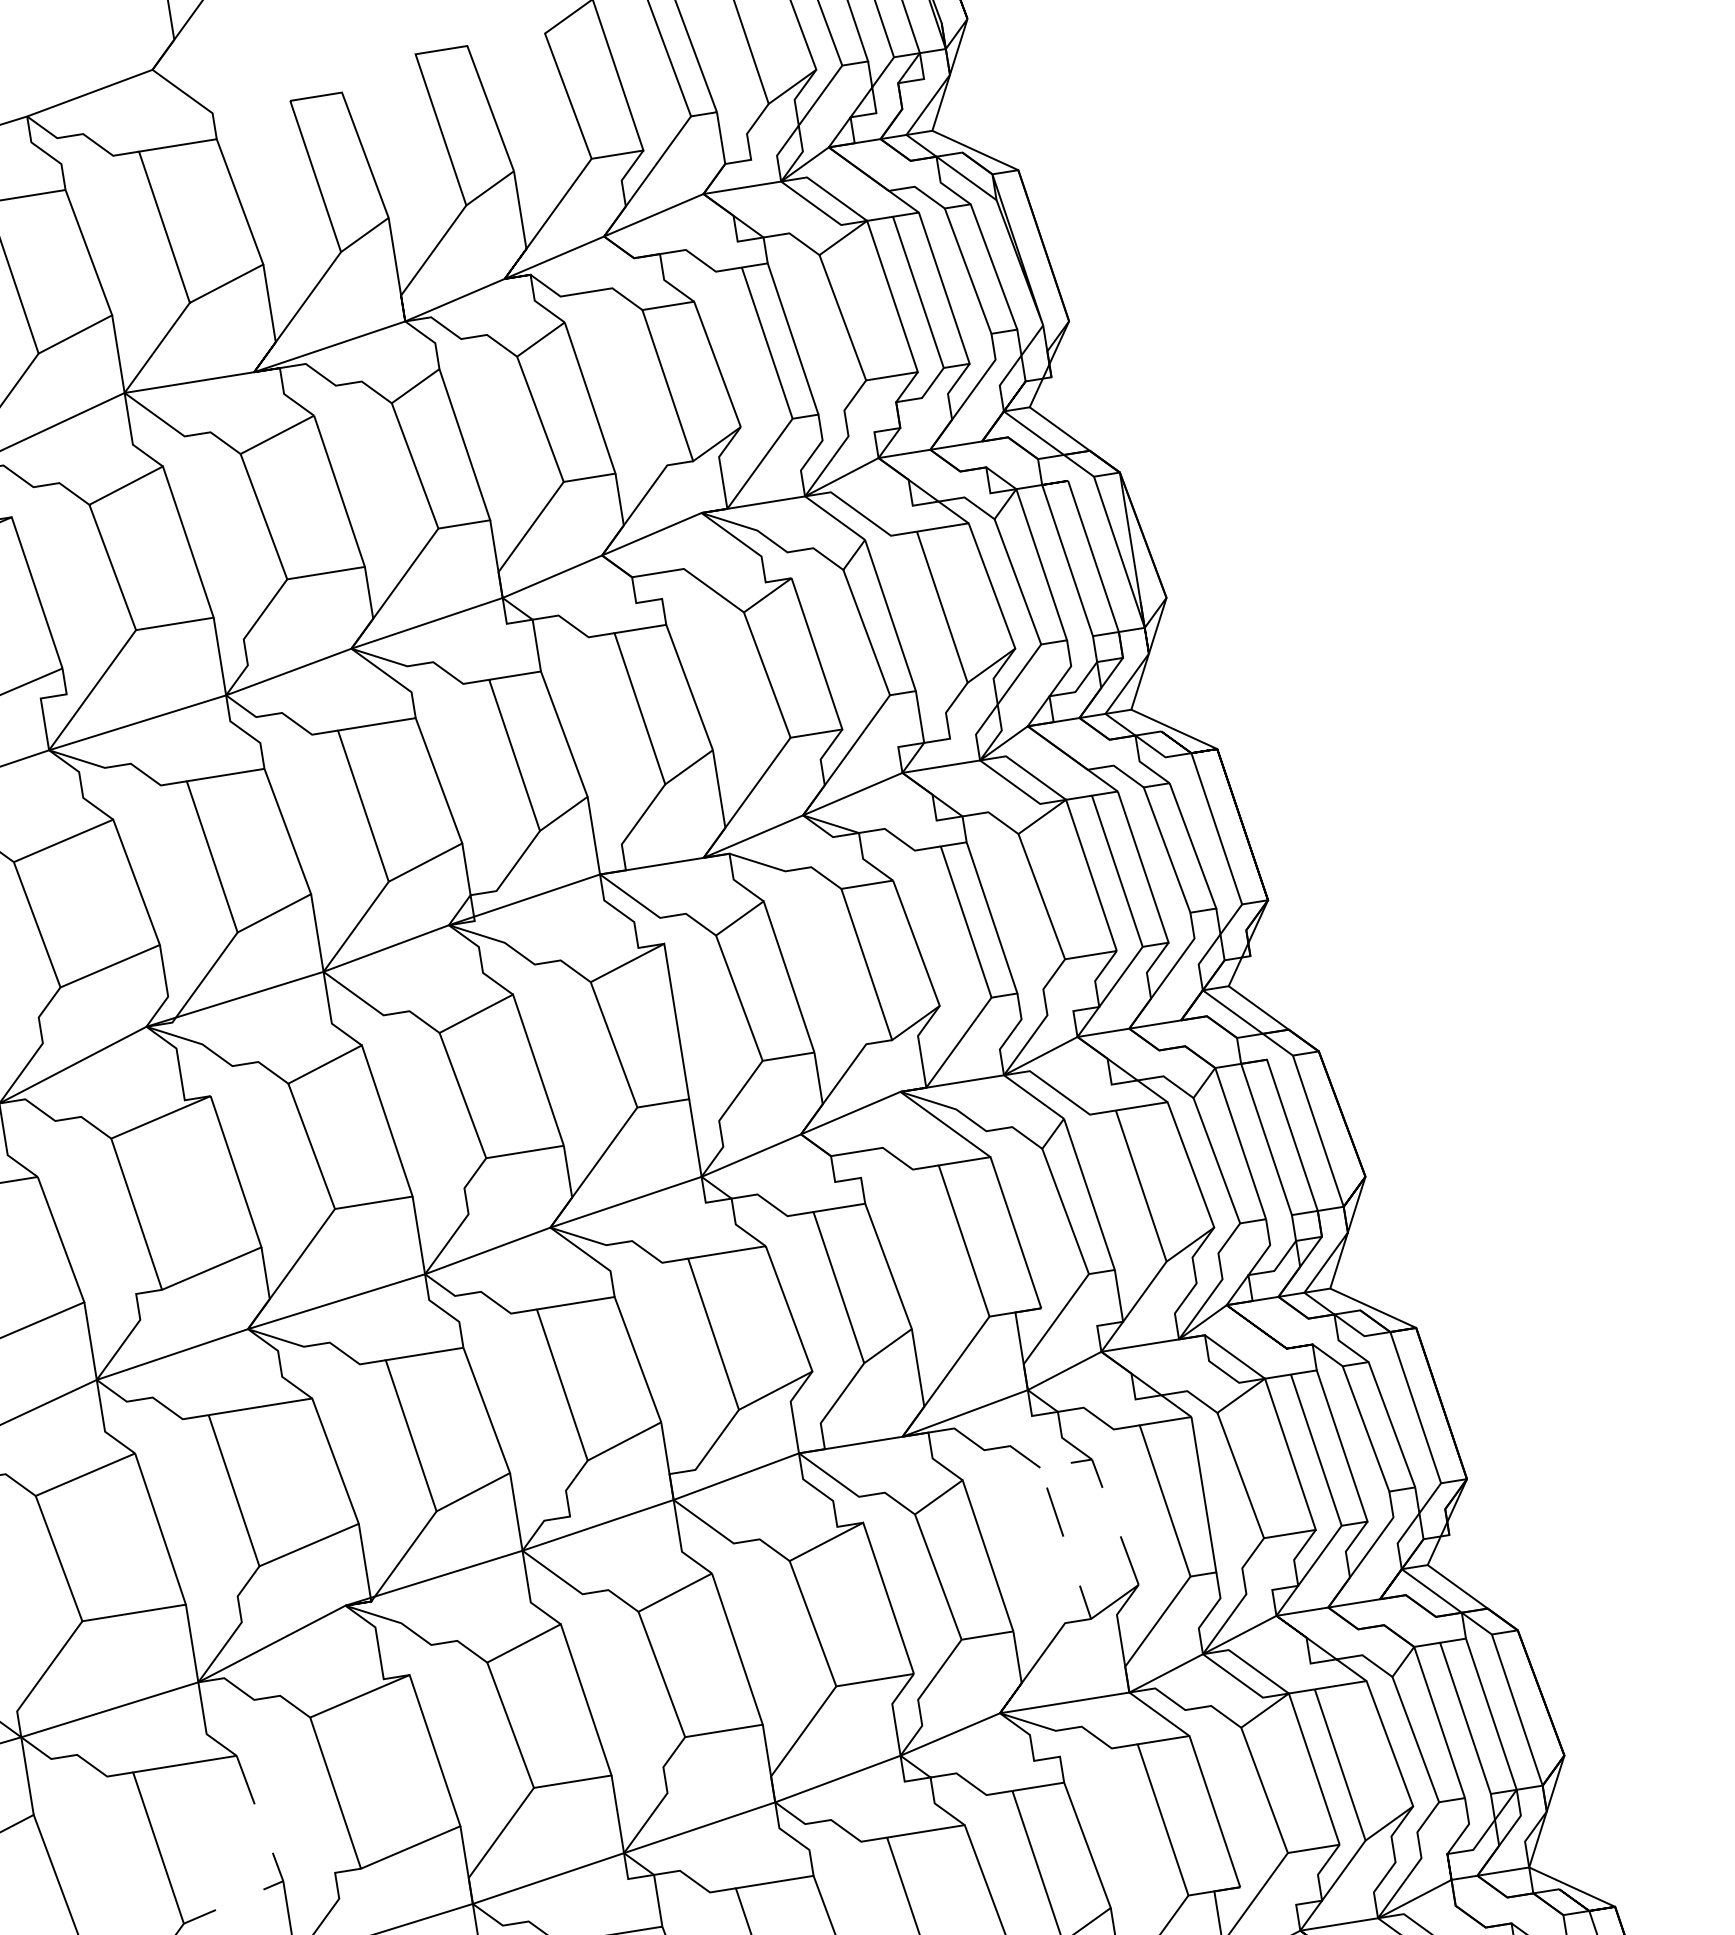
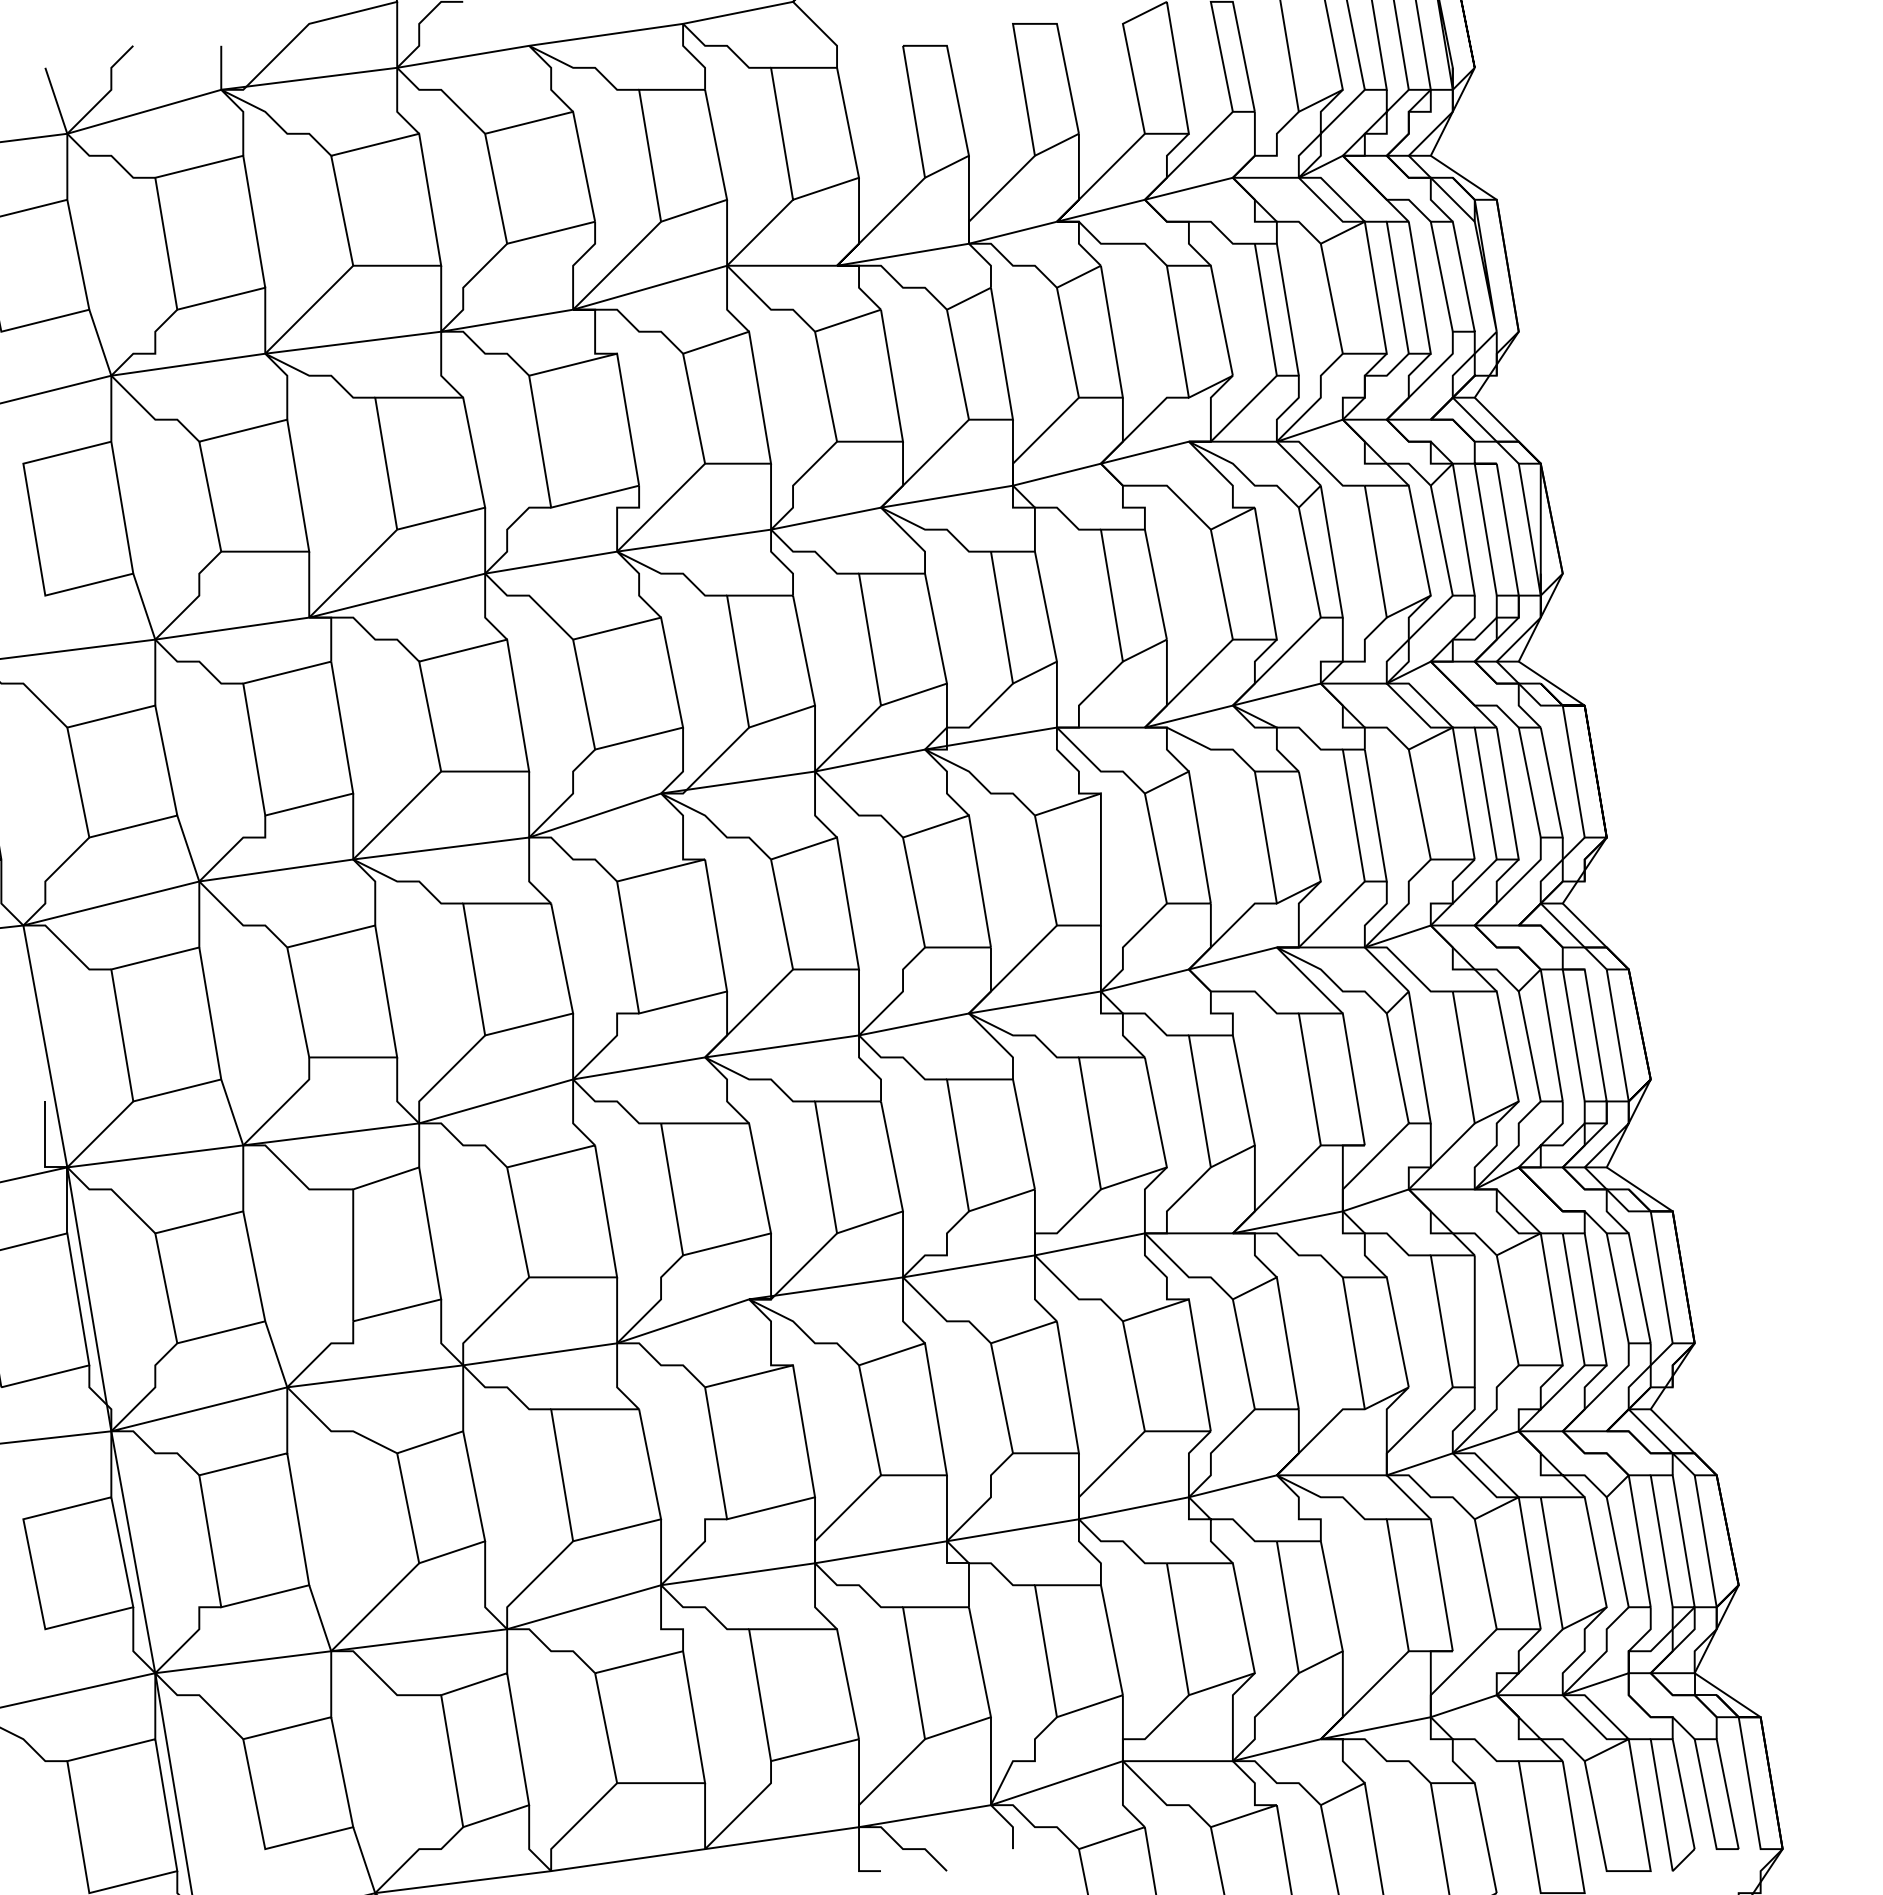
line: (1052, 1465) -> (1353, 1277), dashed -> solid
line: (279, 1869) -> (659, 1509), dashed -> solid

